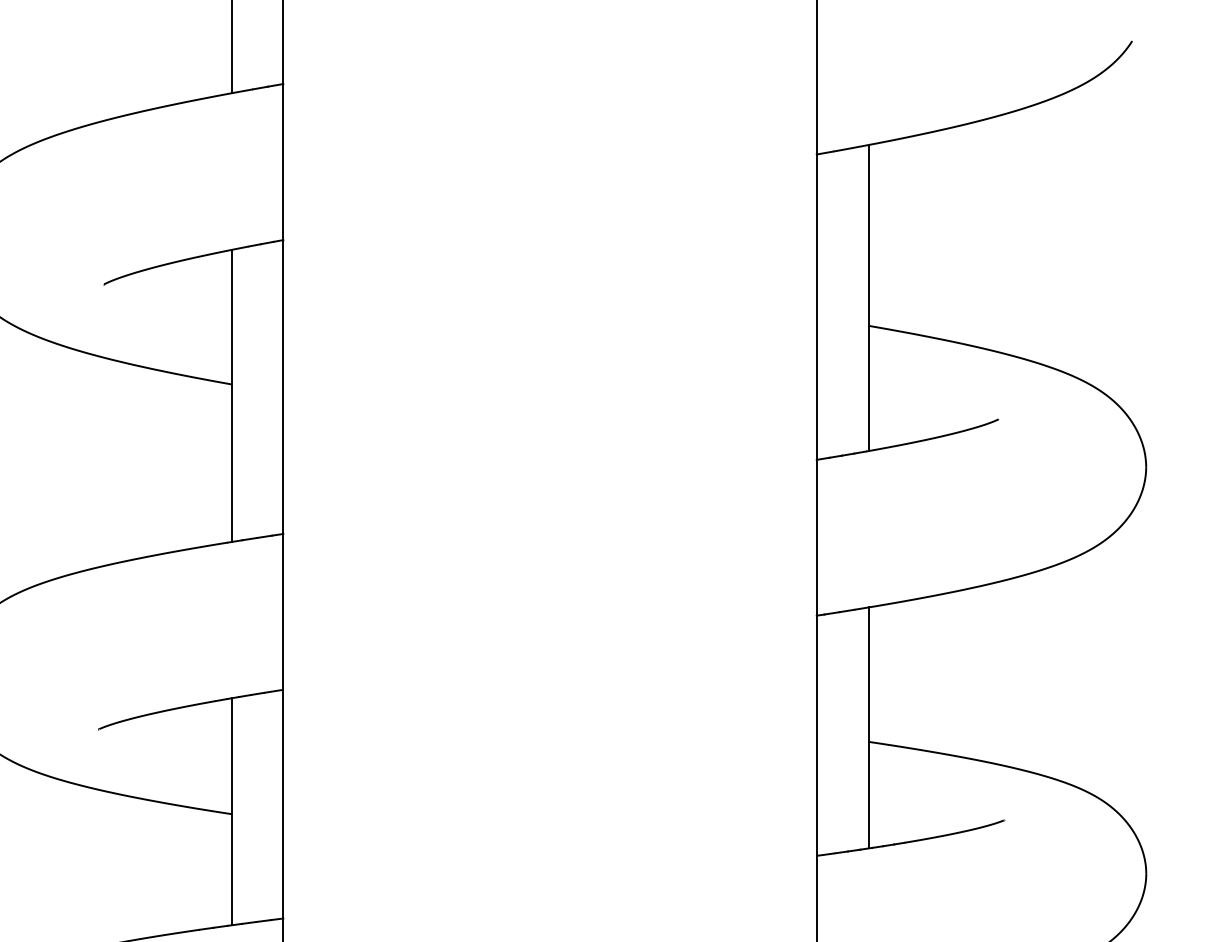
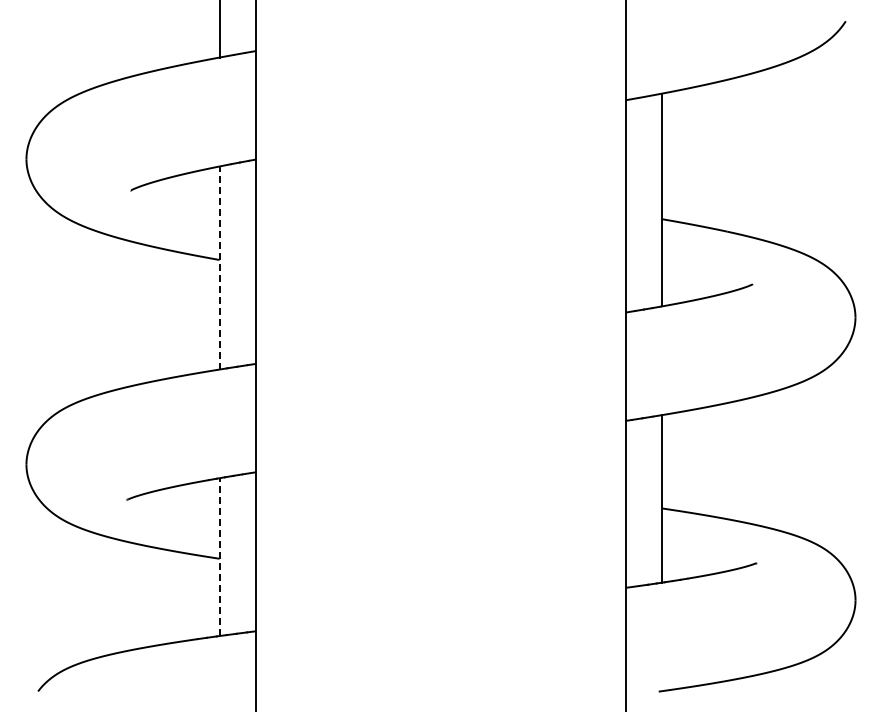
line: (231, 396) -> (219, 268), solid -> dashed
line: (231, 812) -> (219, 557), solid -> dashed

